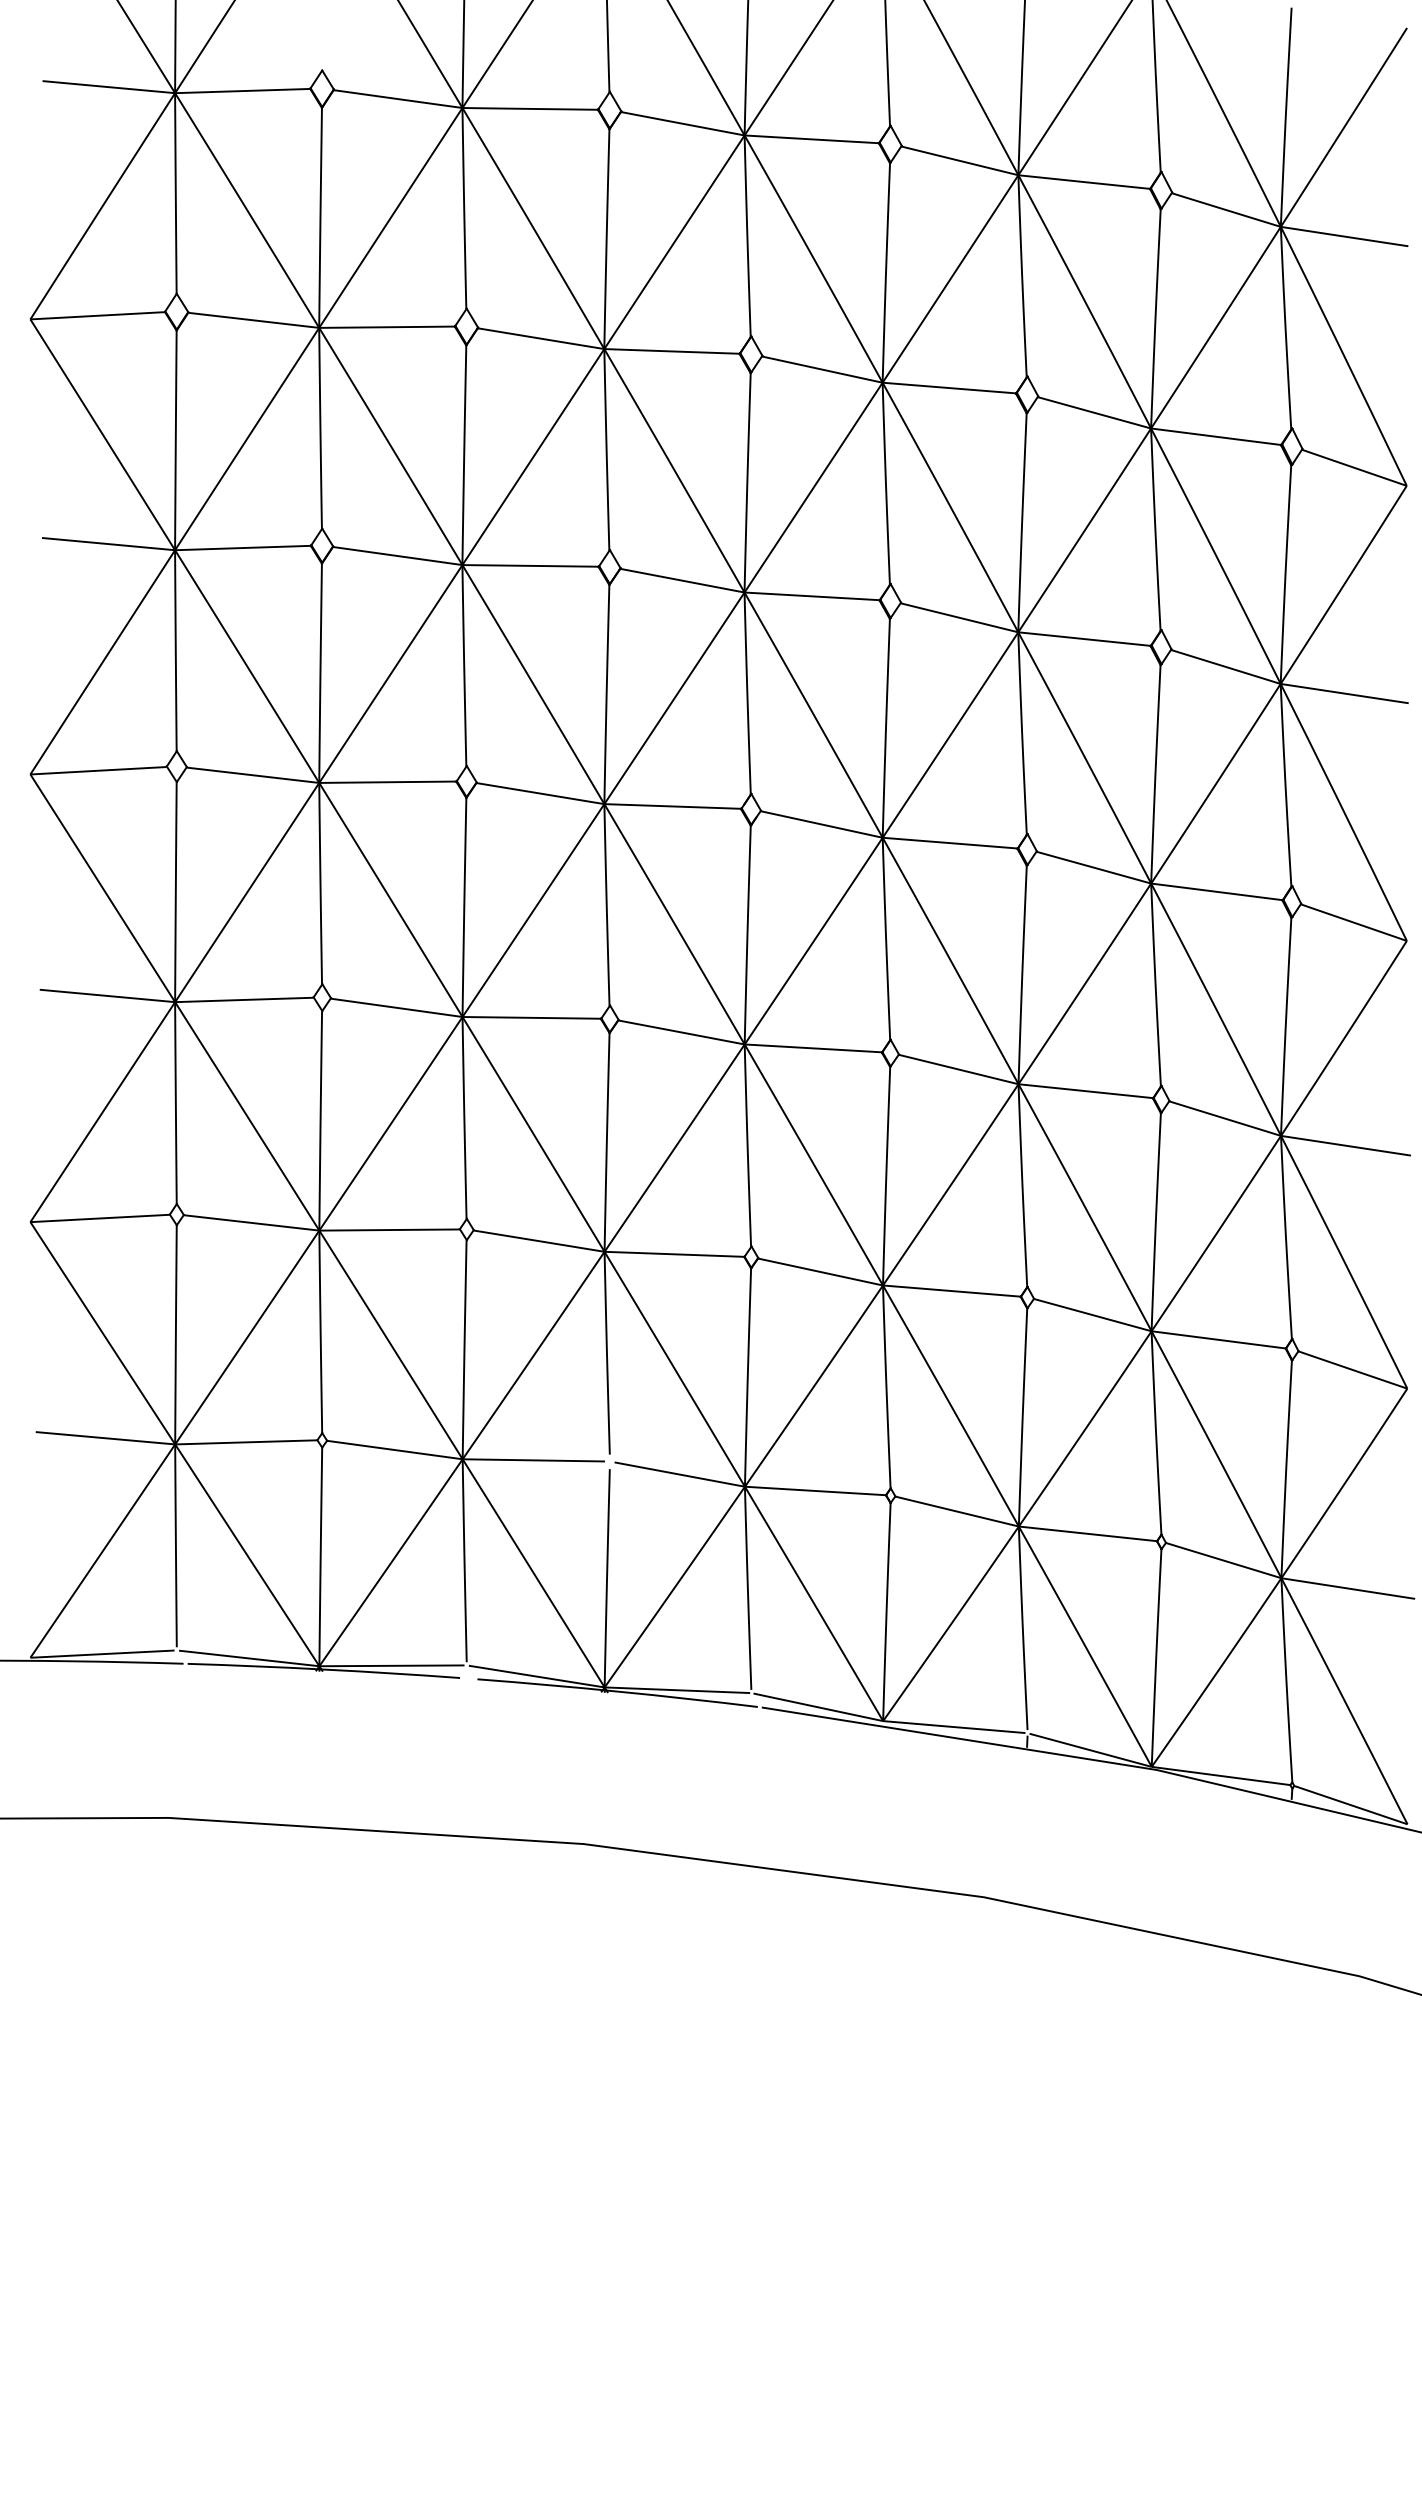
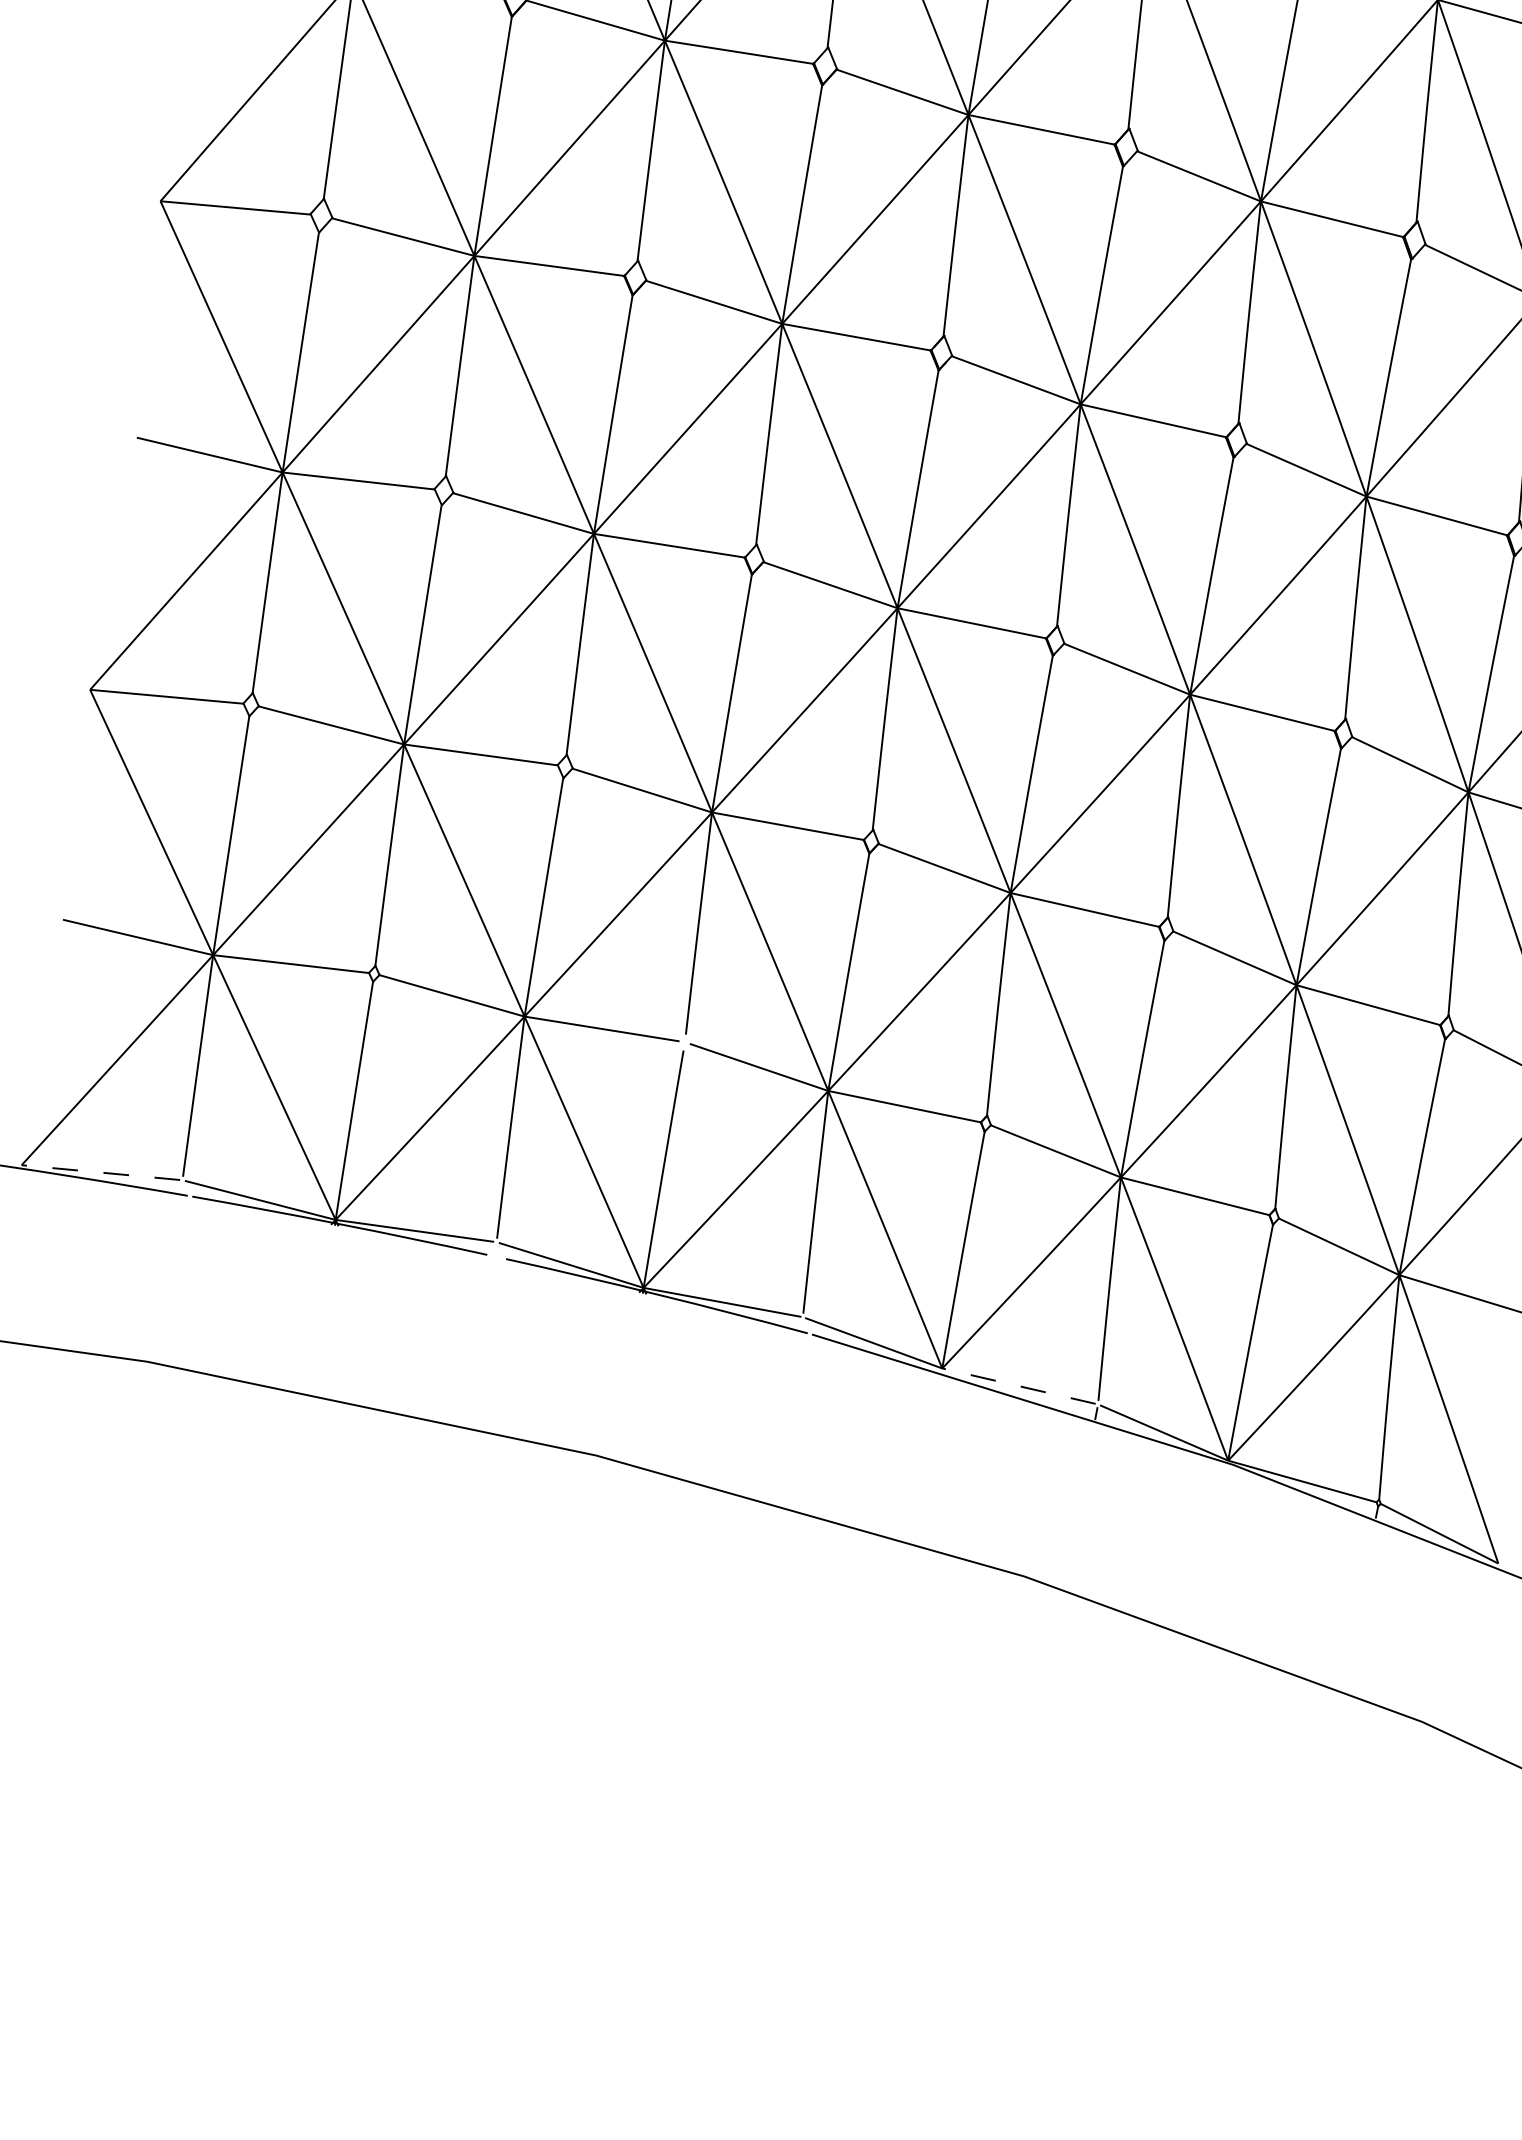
line: (102, 1654) -> (100, 1172), solid -> dashed
line: (953, 1727) -> (1018, 1386), solid -> dashed

